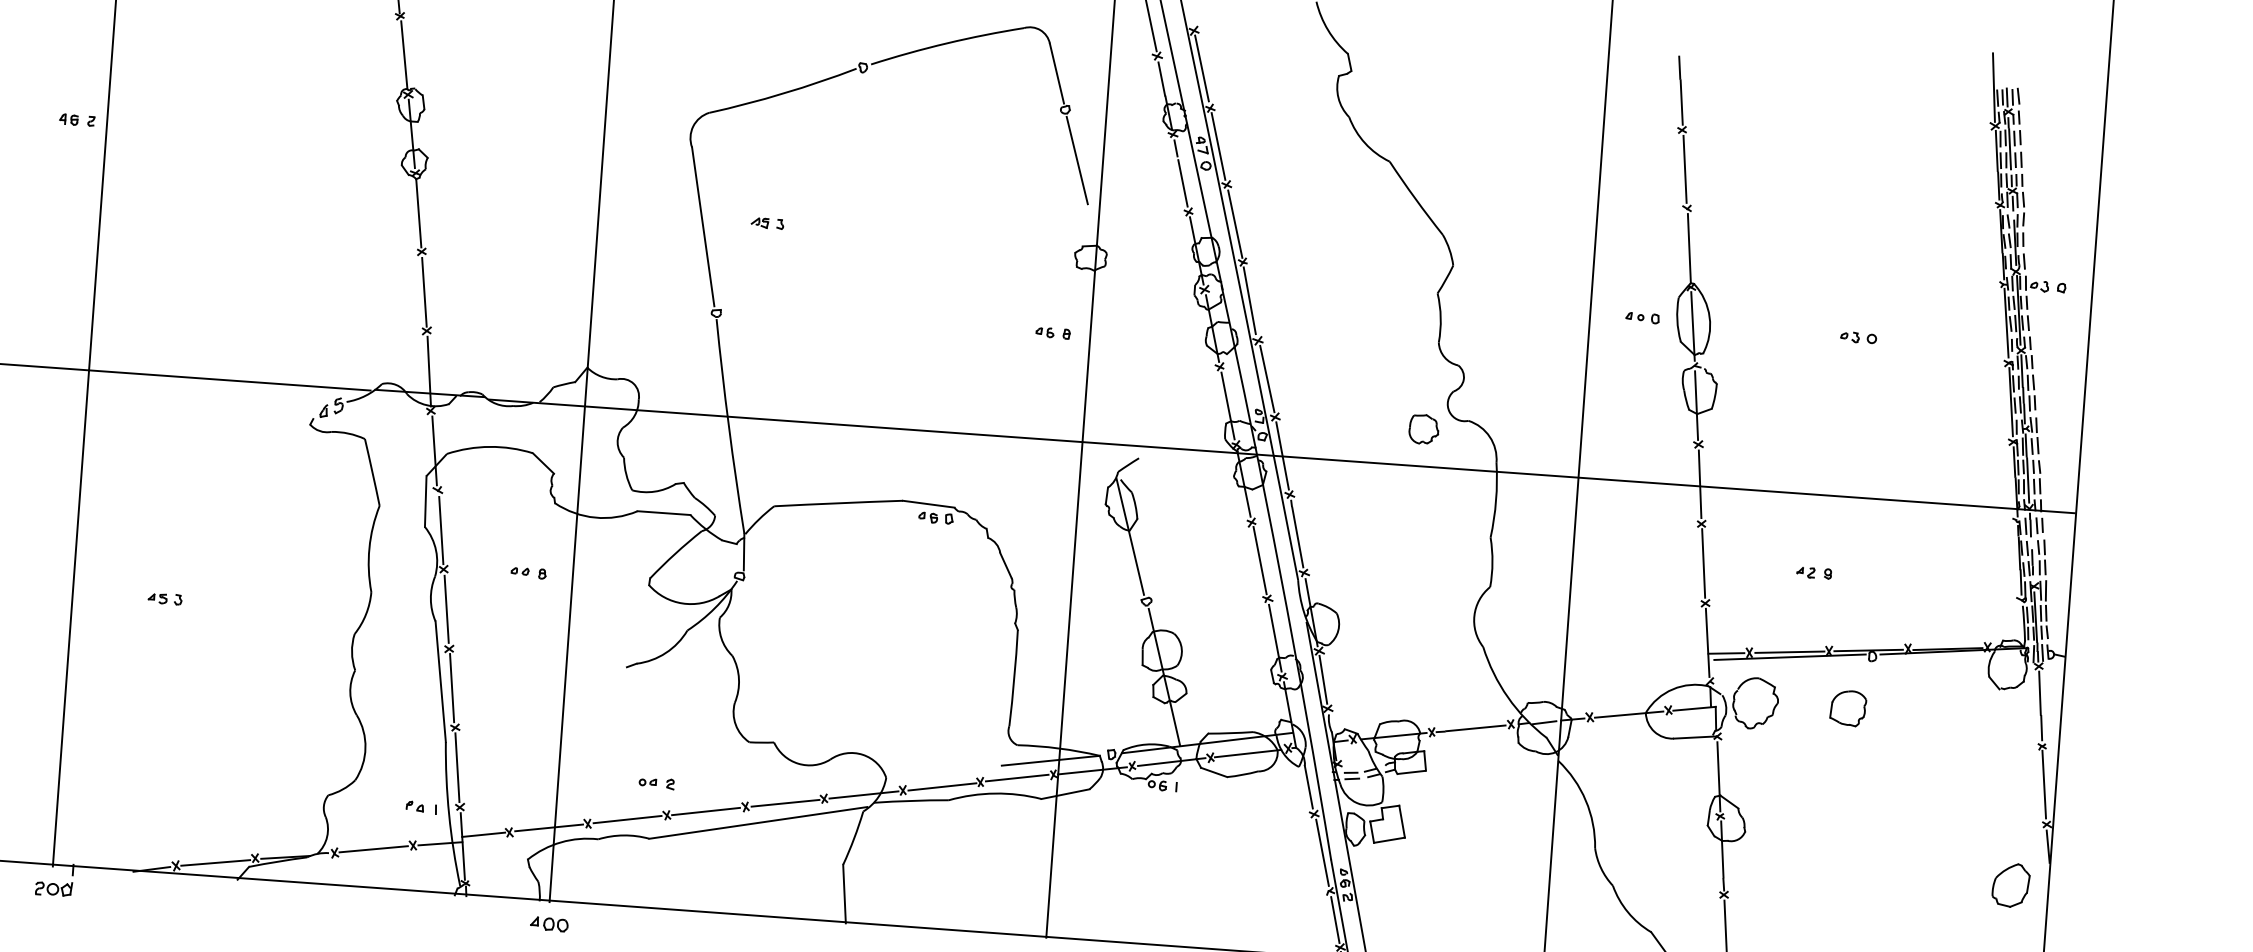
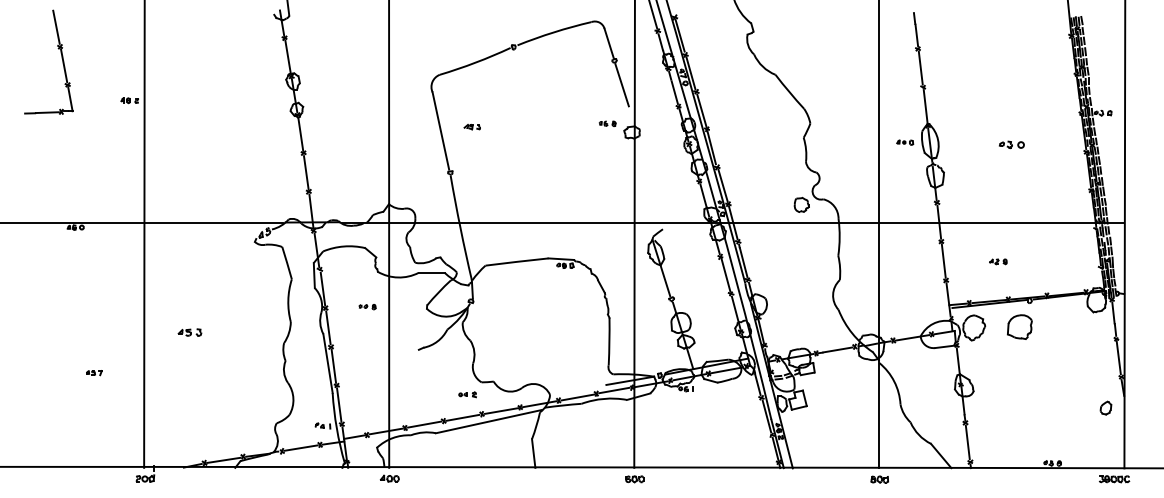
part: (1053, 332) -> (607, 123), moved
part: (1857, 337) -> (1011, 144), size x1.4
part: (164, 598) -> (189, 332), size x1.4
part: (1847, 707) -> (1019, 326), size x1.4
part: (656, 782) -> (467, 394), moved
part: (2010, 883) -> (1105, 407), size x0.6

